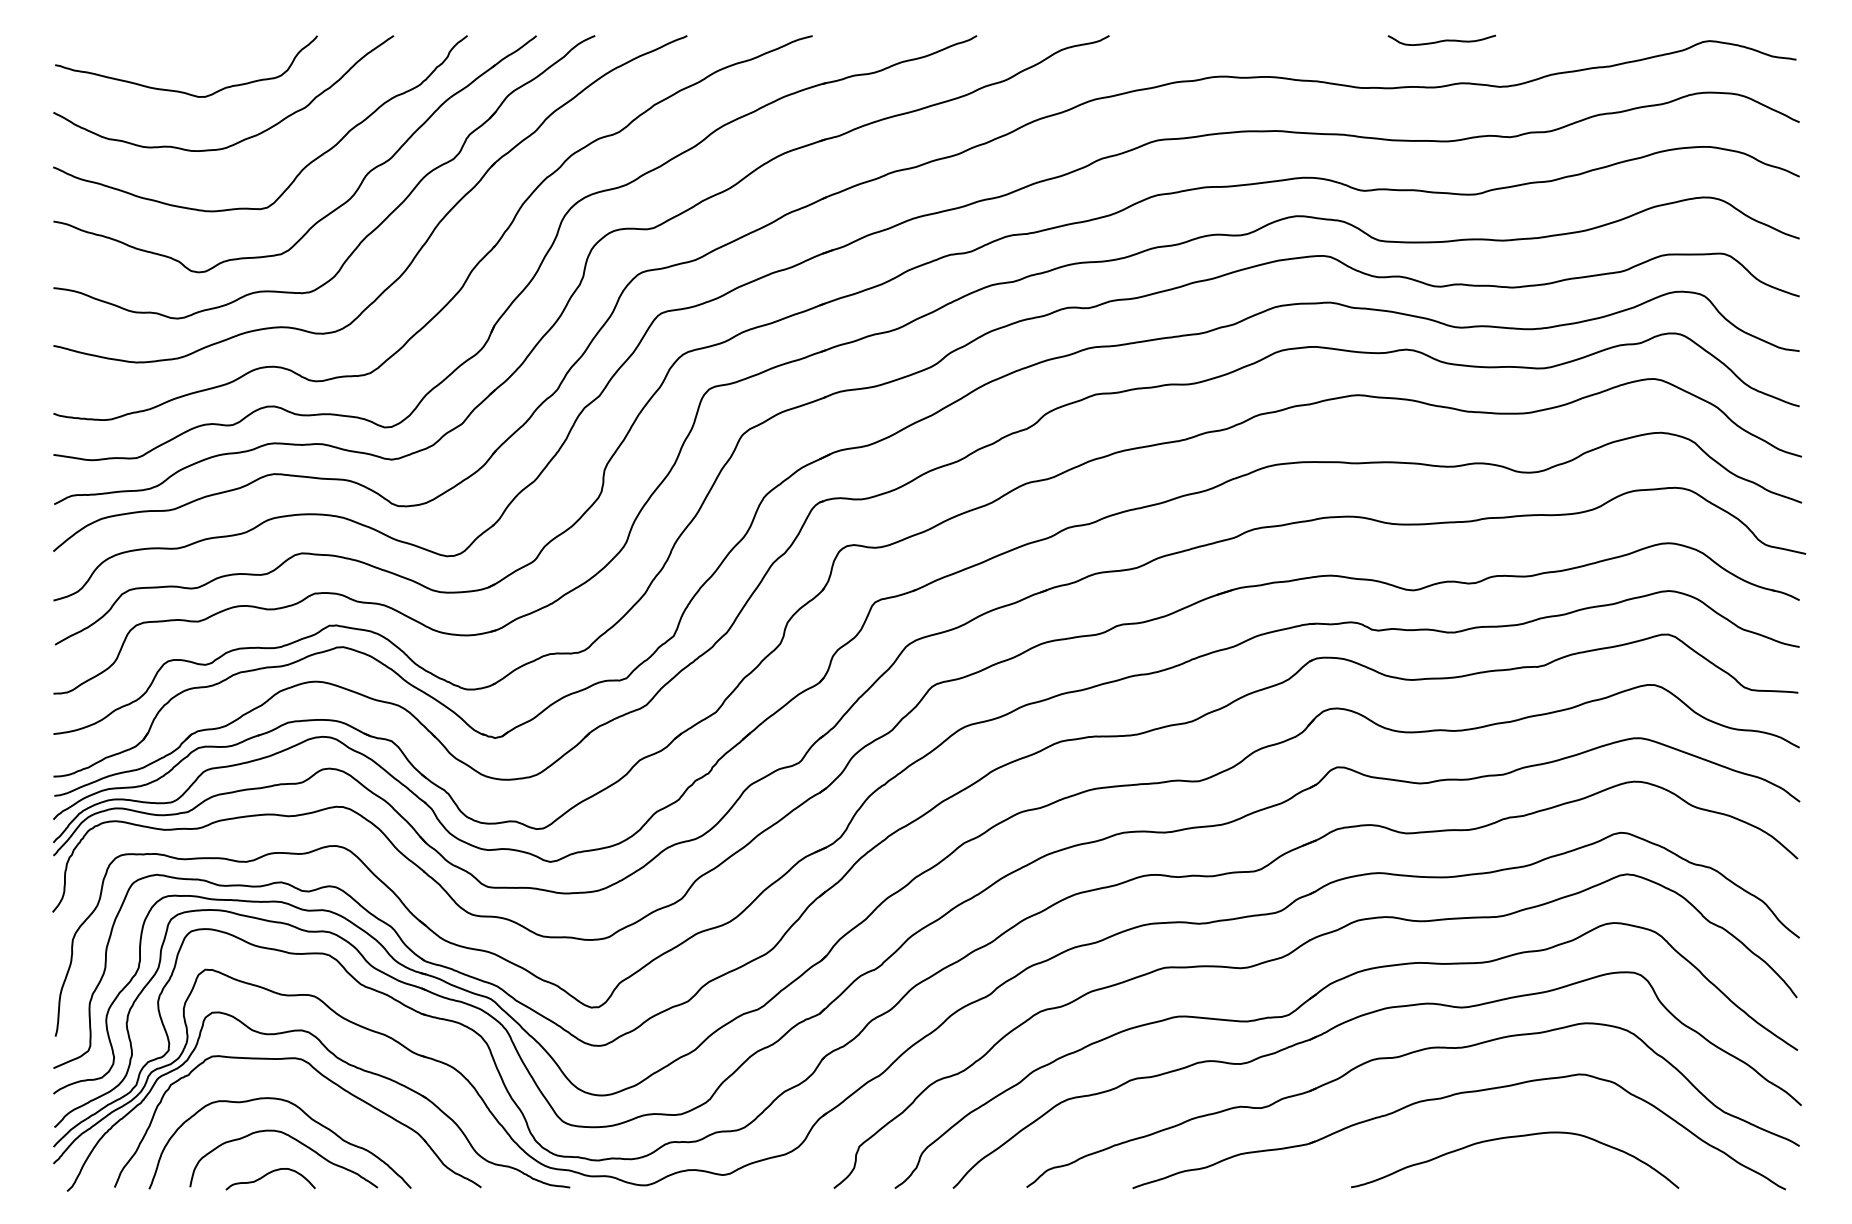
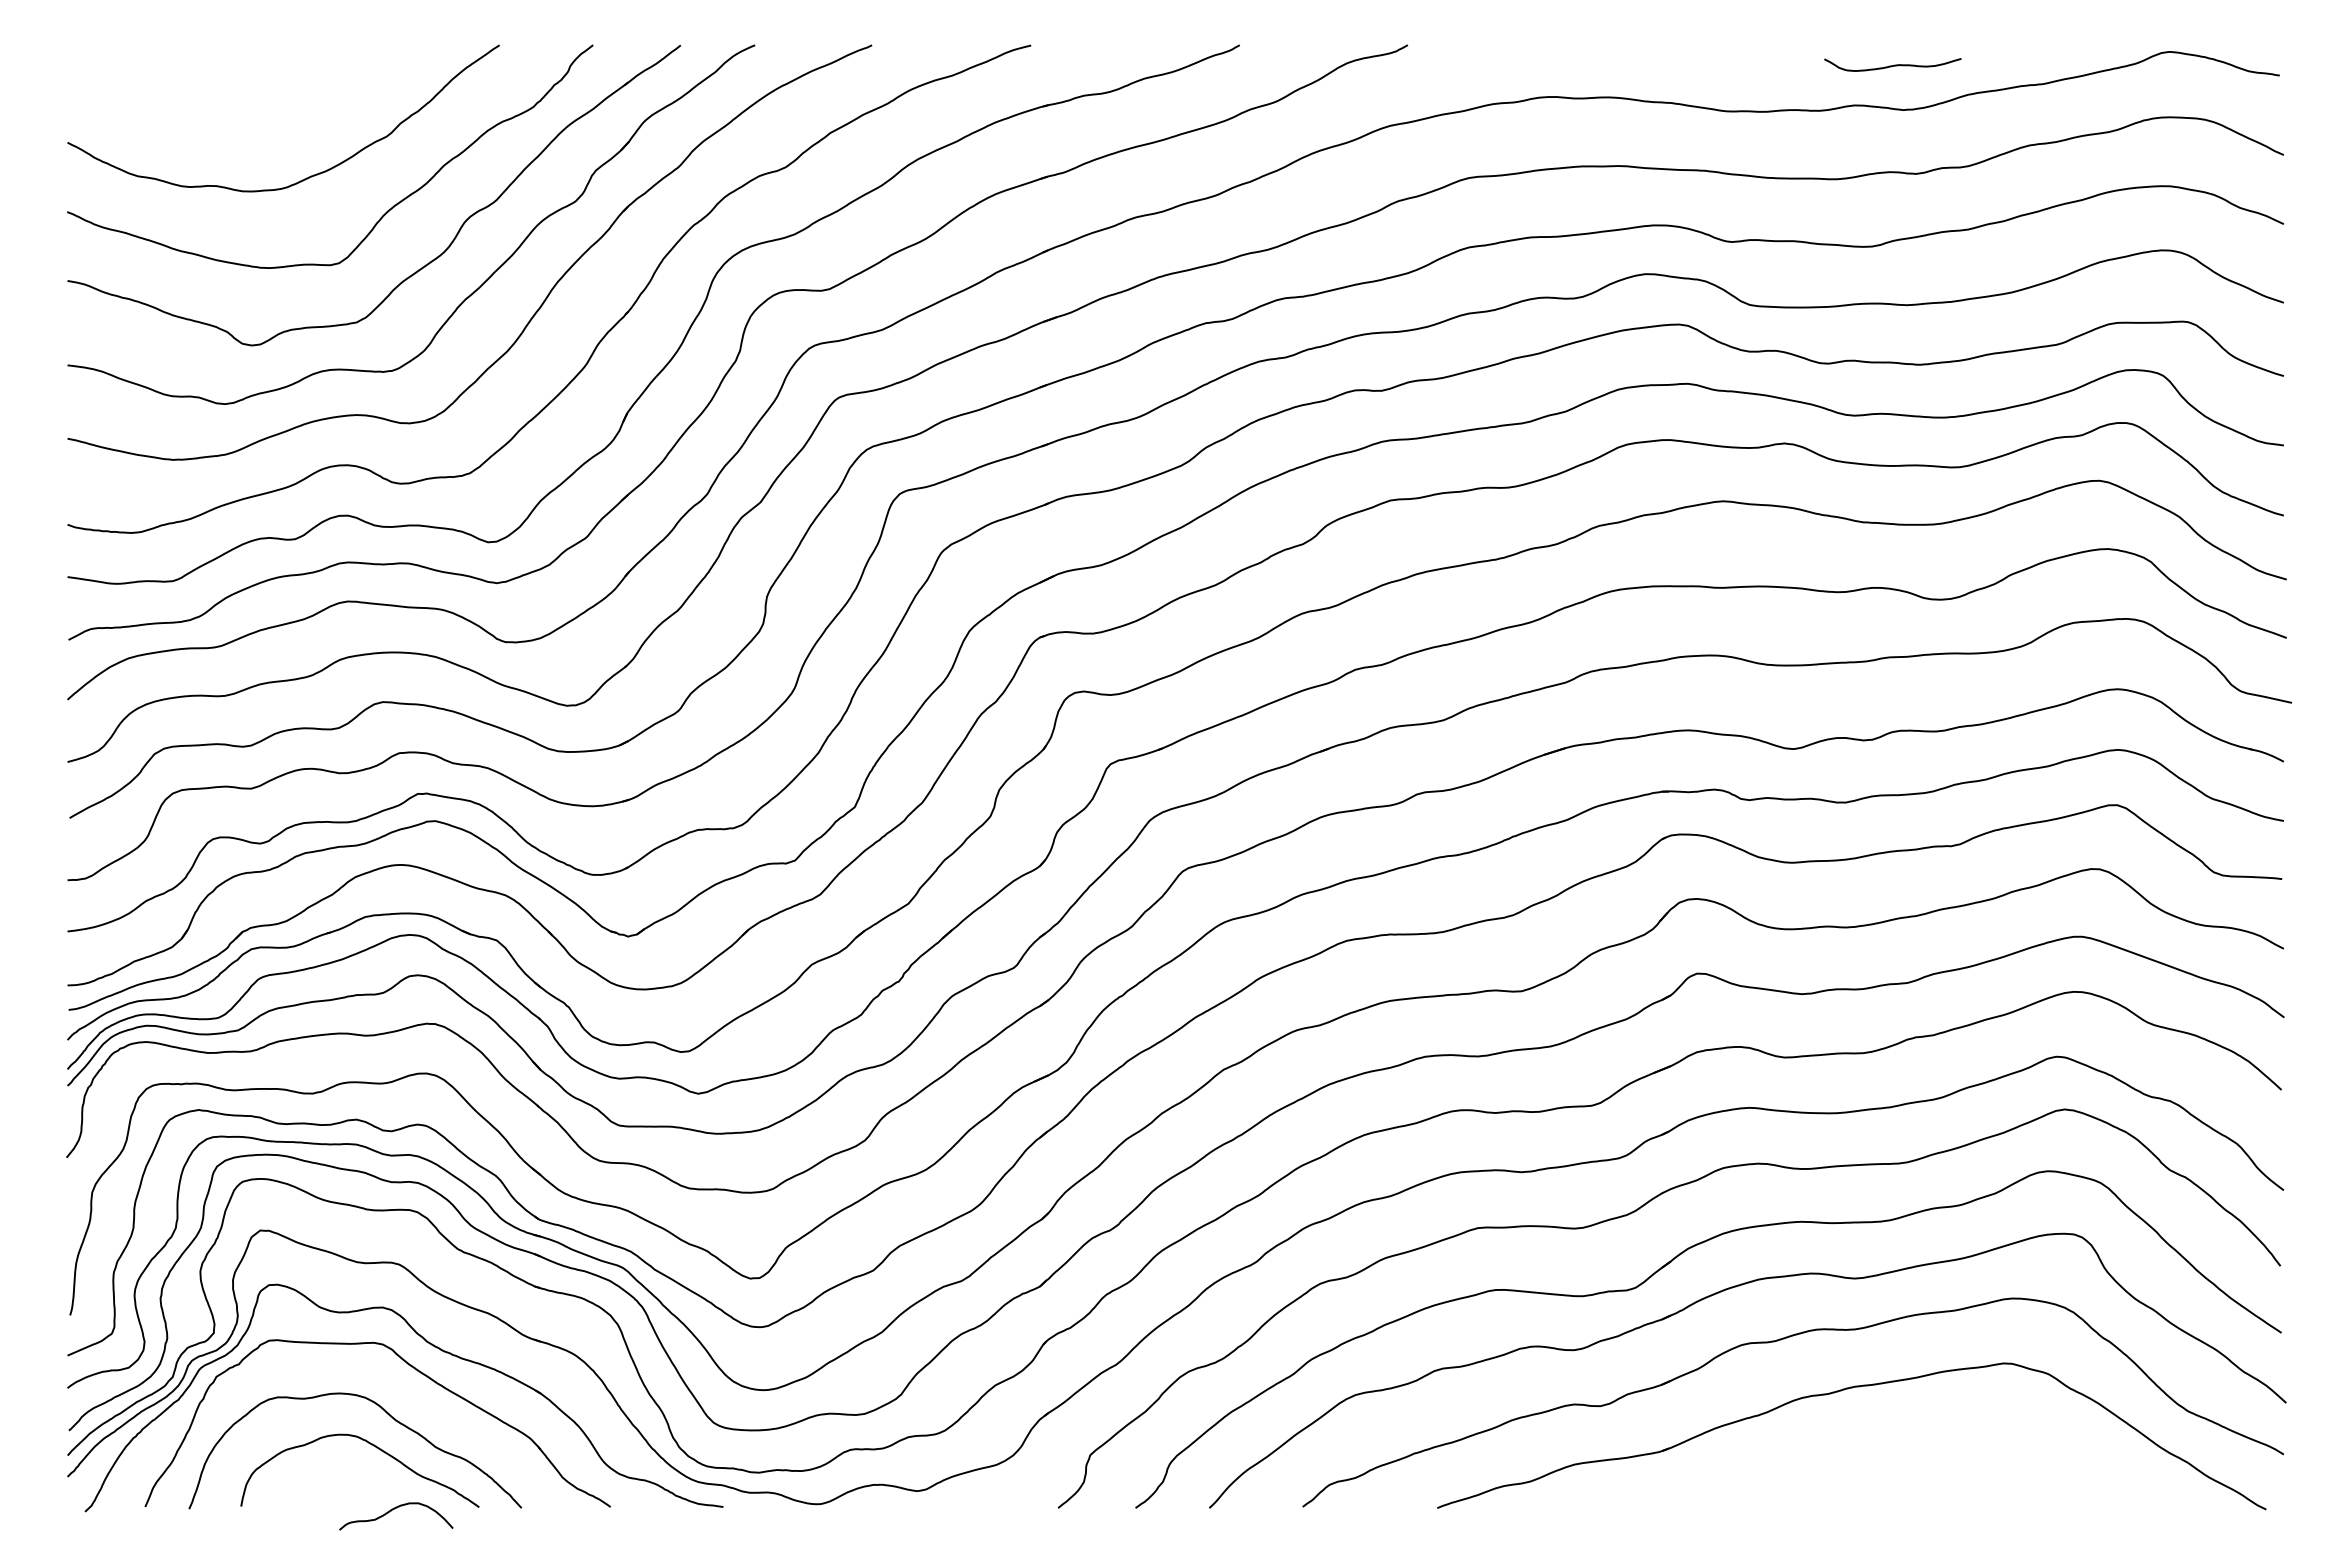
curve: (1441, 40) -> (1892, 65), moved
curve: (181, 91) -> (229, 115), removed
curve: (1514, 1137) -> (1922, 1443), removed
curve: (266, 1175) -> (391, 1511), moved

